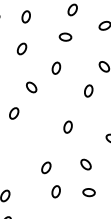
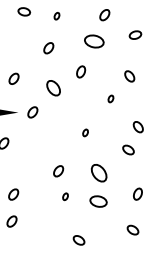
part: (25, 16) -> (56, 15), size x0.6
part: (64, 37) -> (93, 41), size x1.6
part: (31, 87) -> (53, 88), size x1.4
part: (88, 90) -> (110, 98), size x0.6
part: (67, 126) -> (85, 132), size x0.6
part: (85, 164) -> (98, 172), size x1.6
part: (56, 191) -> (65, 196), size x0.6
part: (88, 192) -> (98, 201), size x1.4

